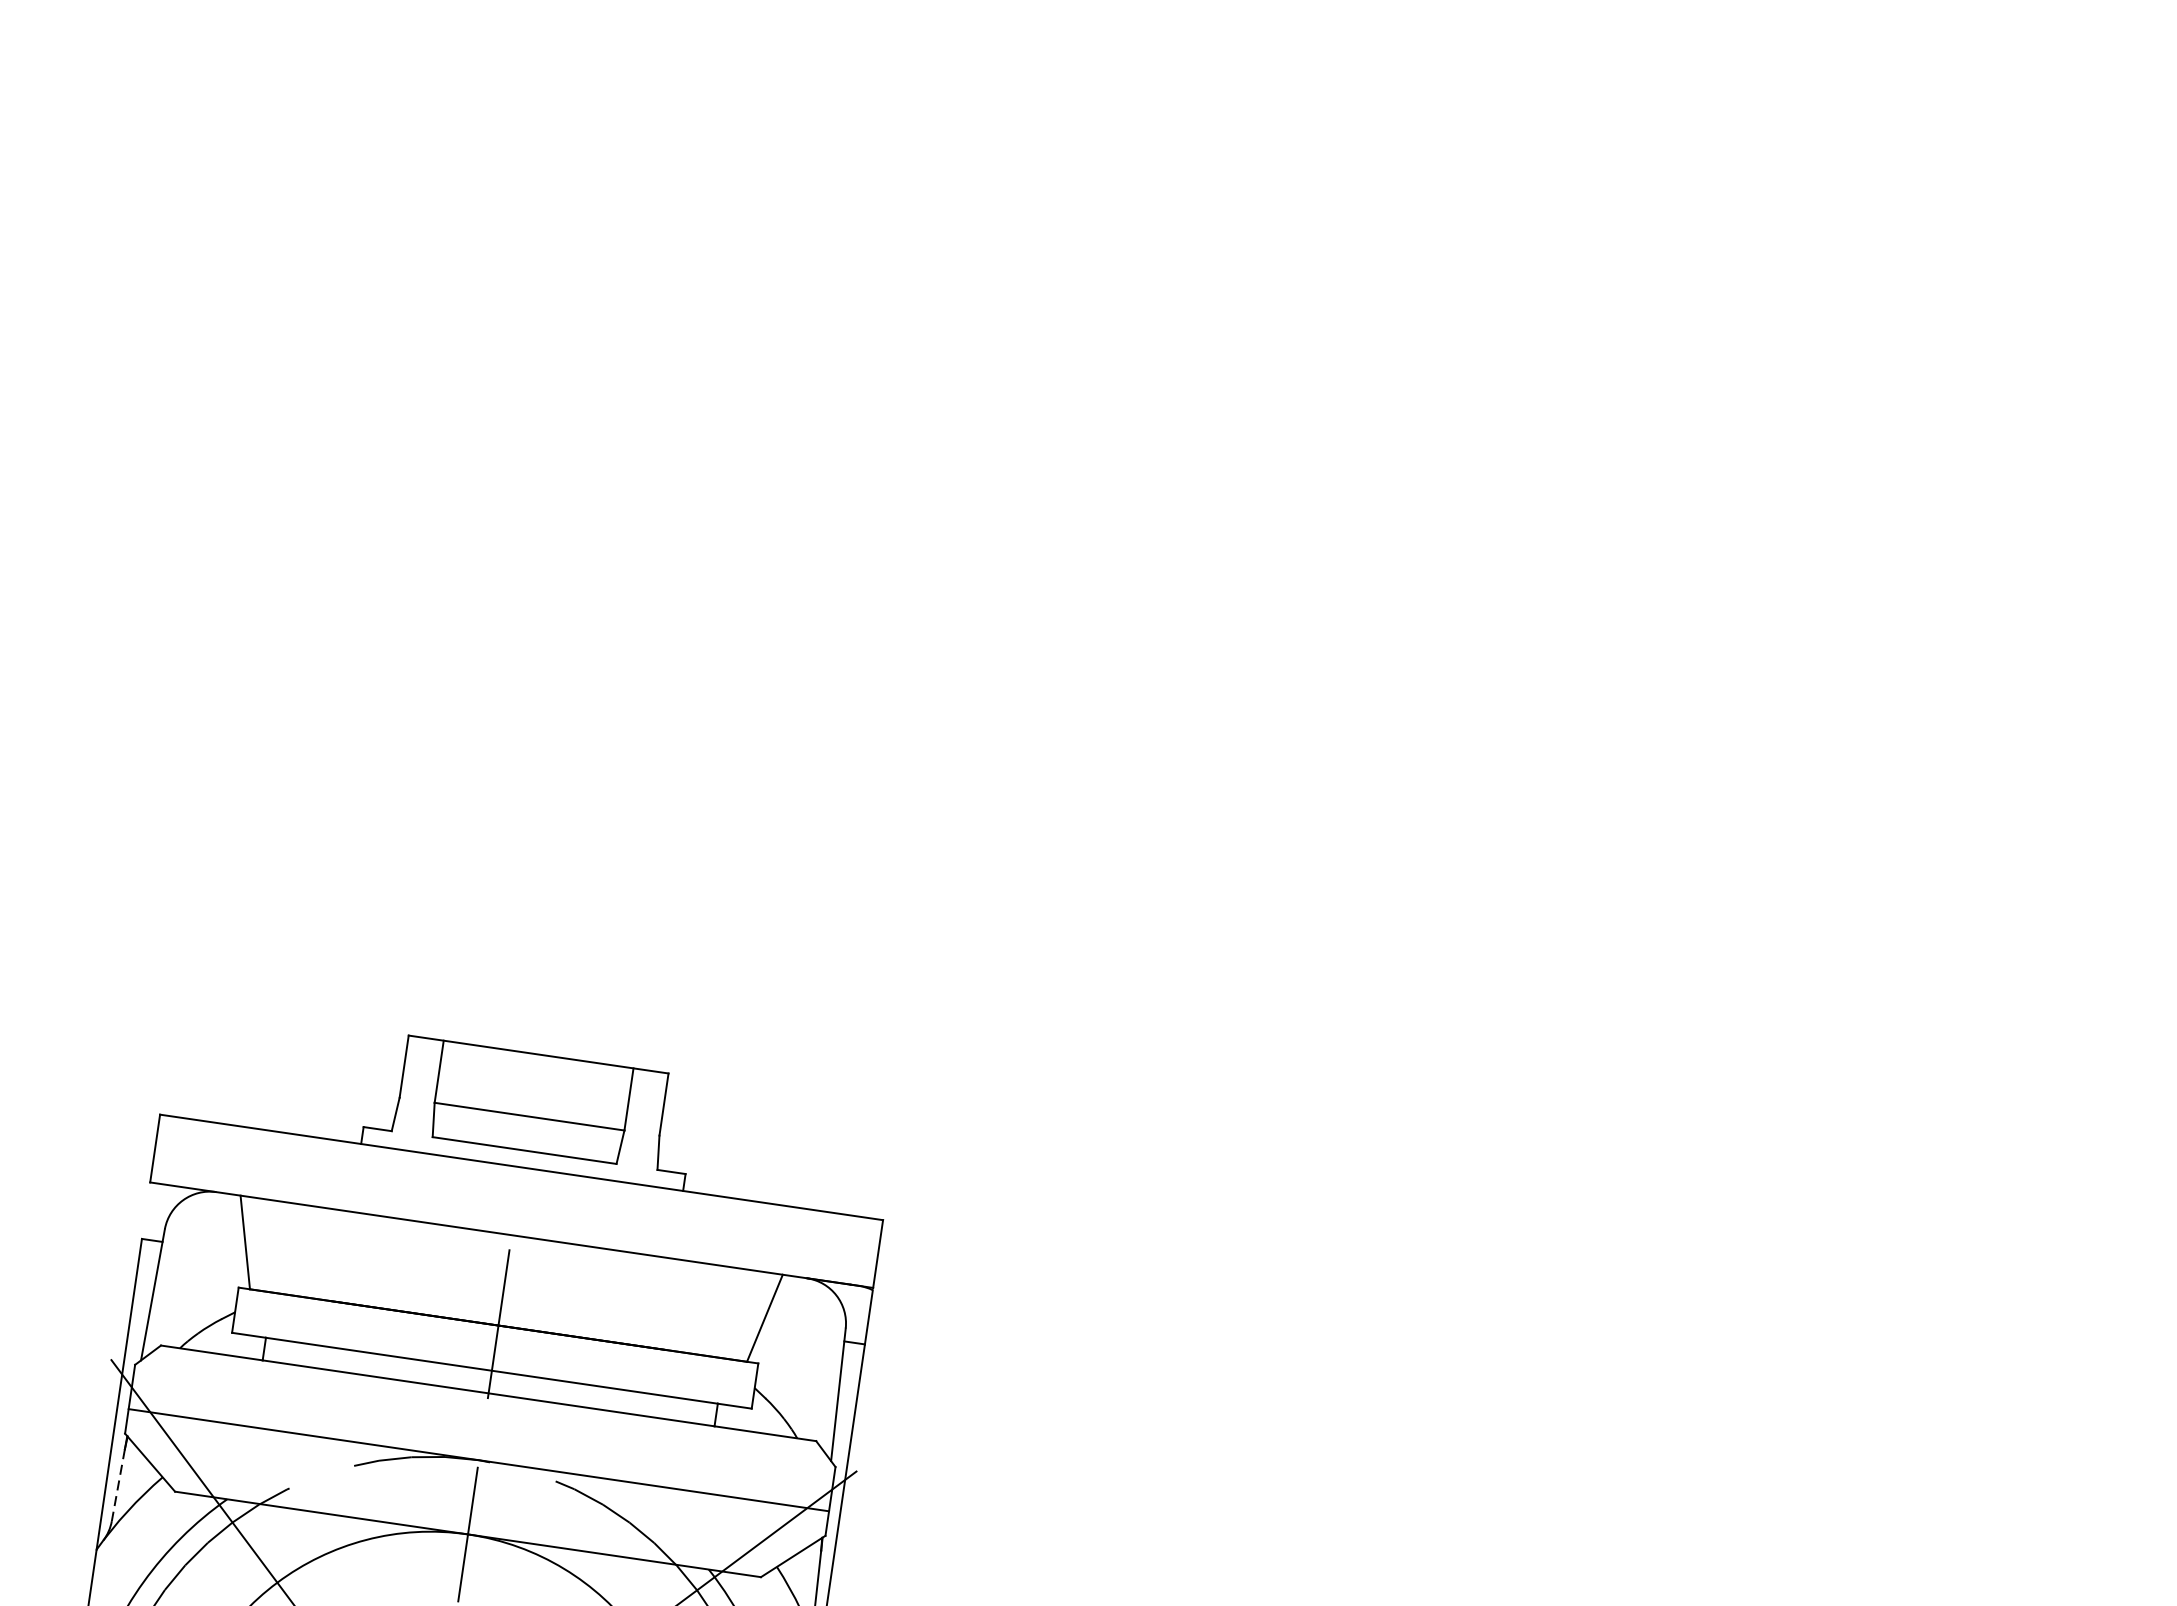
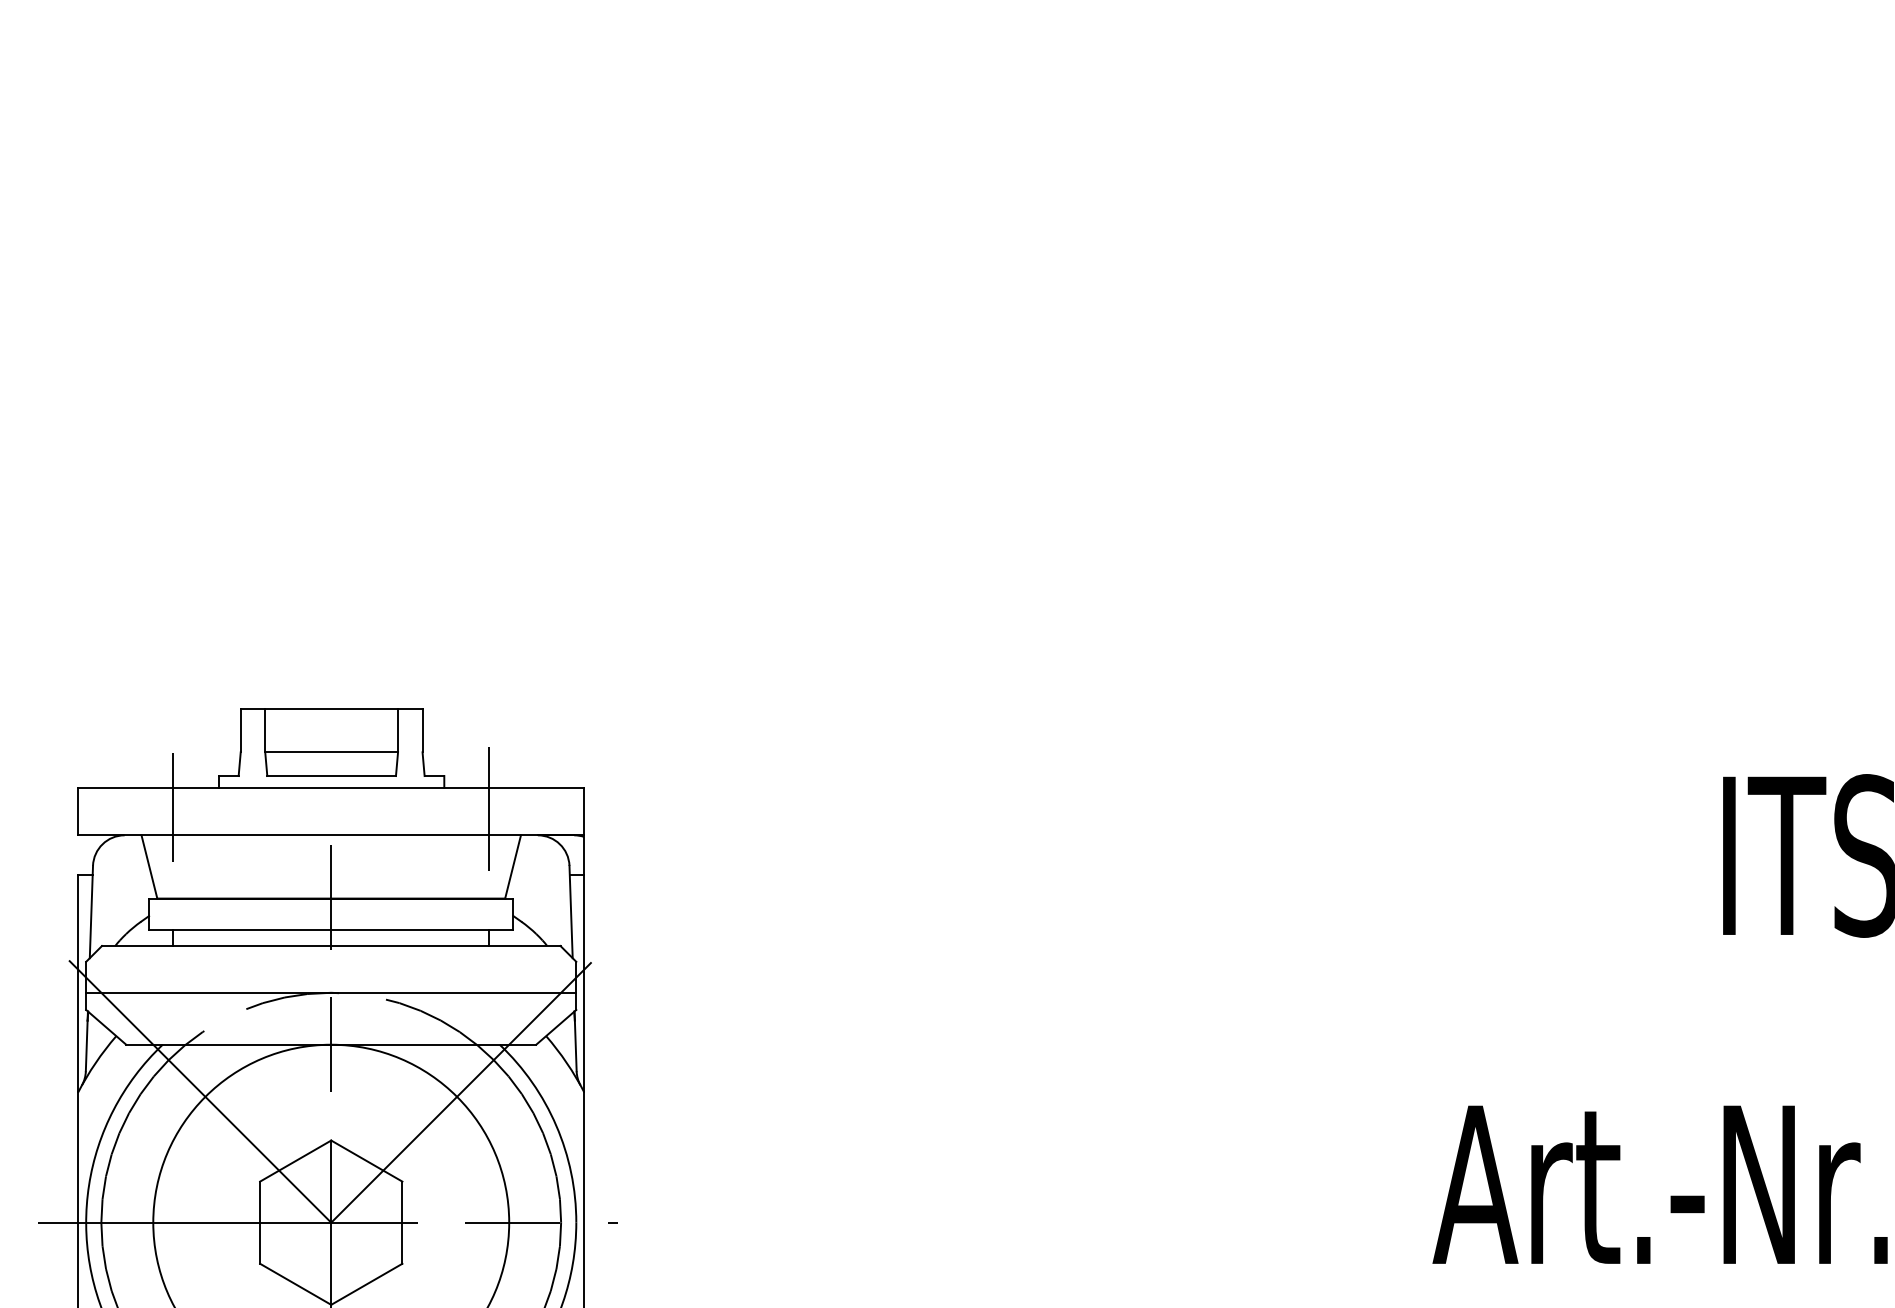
line: (292, 1162) -> (173, 807), added
line: (743, 1229) -> (489, 808), added
line: (117, 1485) -> (86, 1046), dashed -> solid

